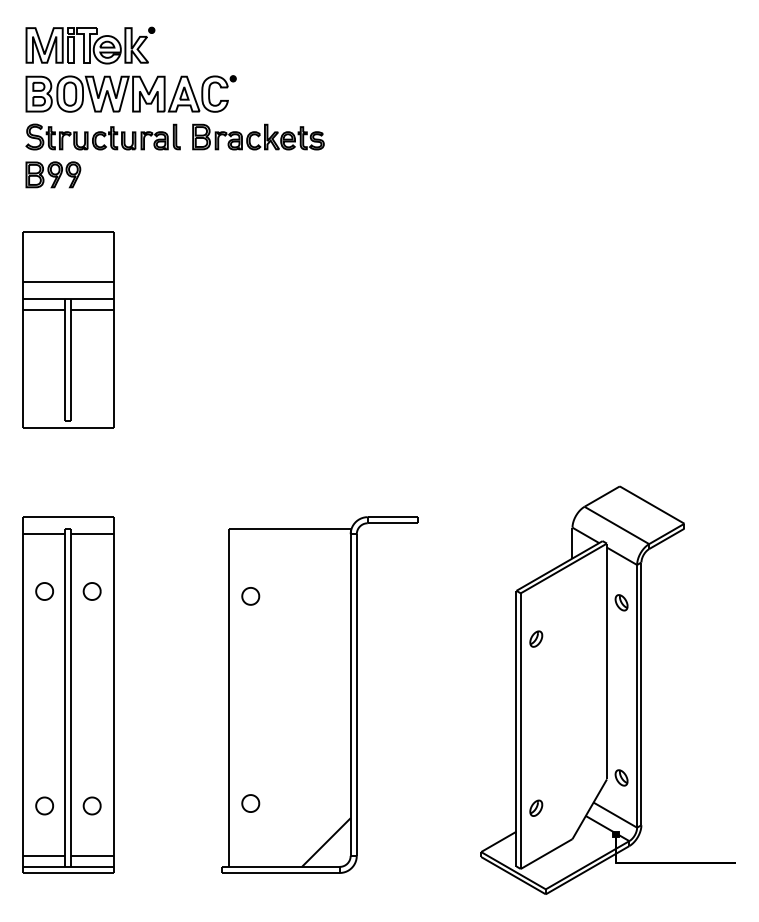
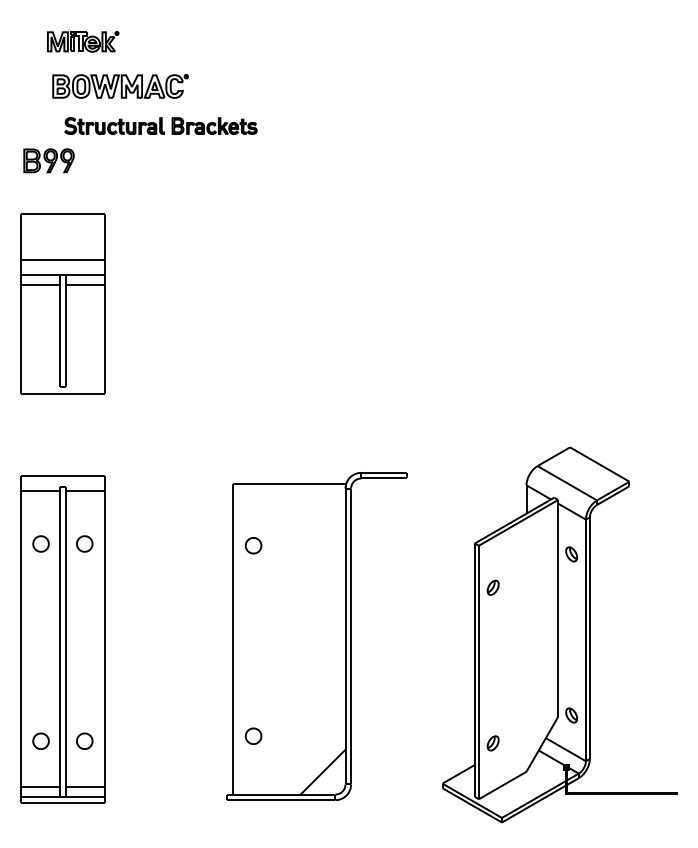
part: (90, 45) -> (83, 41), size x0.6
part: (130, 93) -> (119, 86), size x0.7
part: (174, 136) -> (160, 125), size x0.7
part: (319, 694) -> (316, 635), moved

